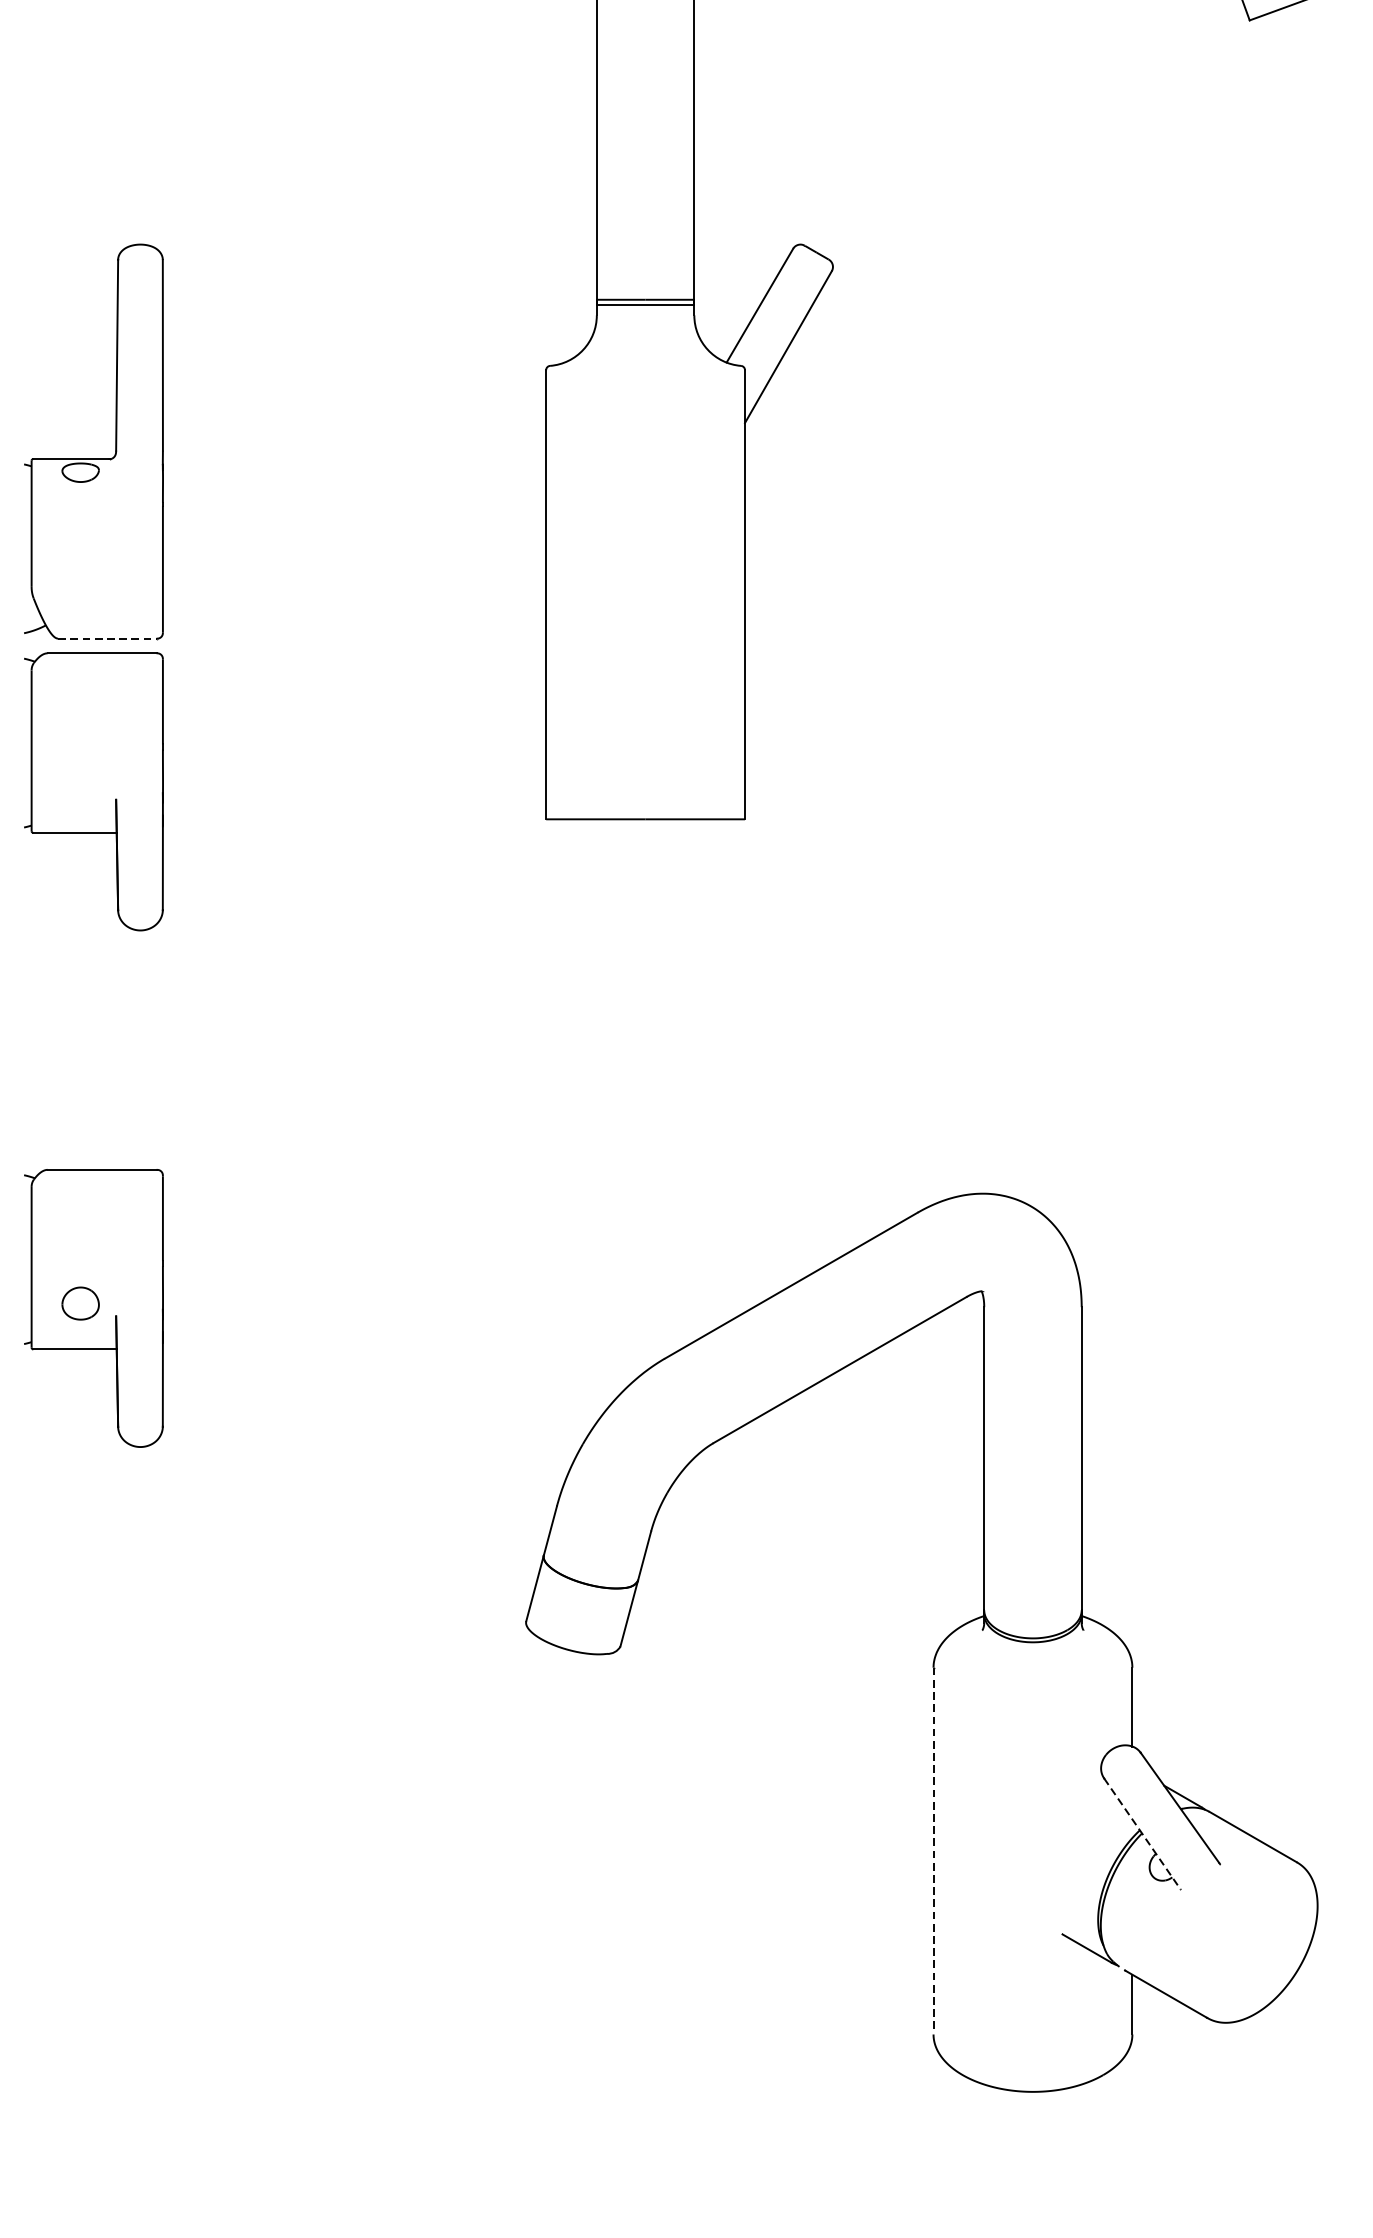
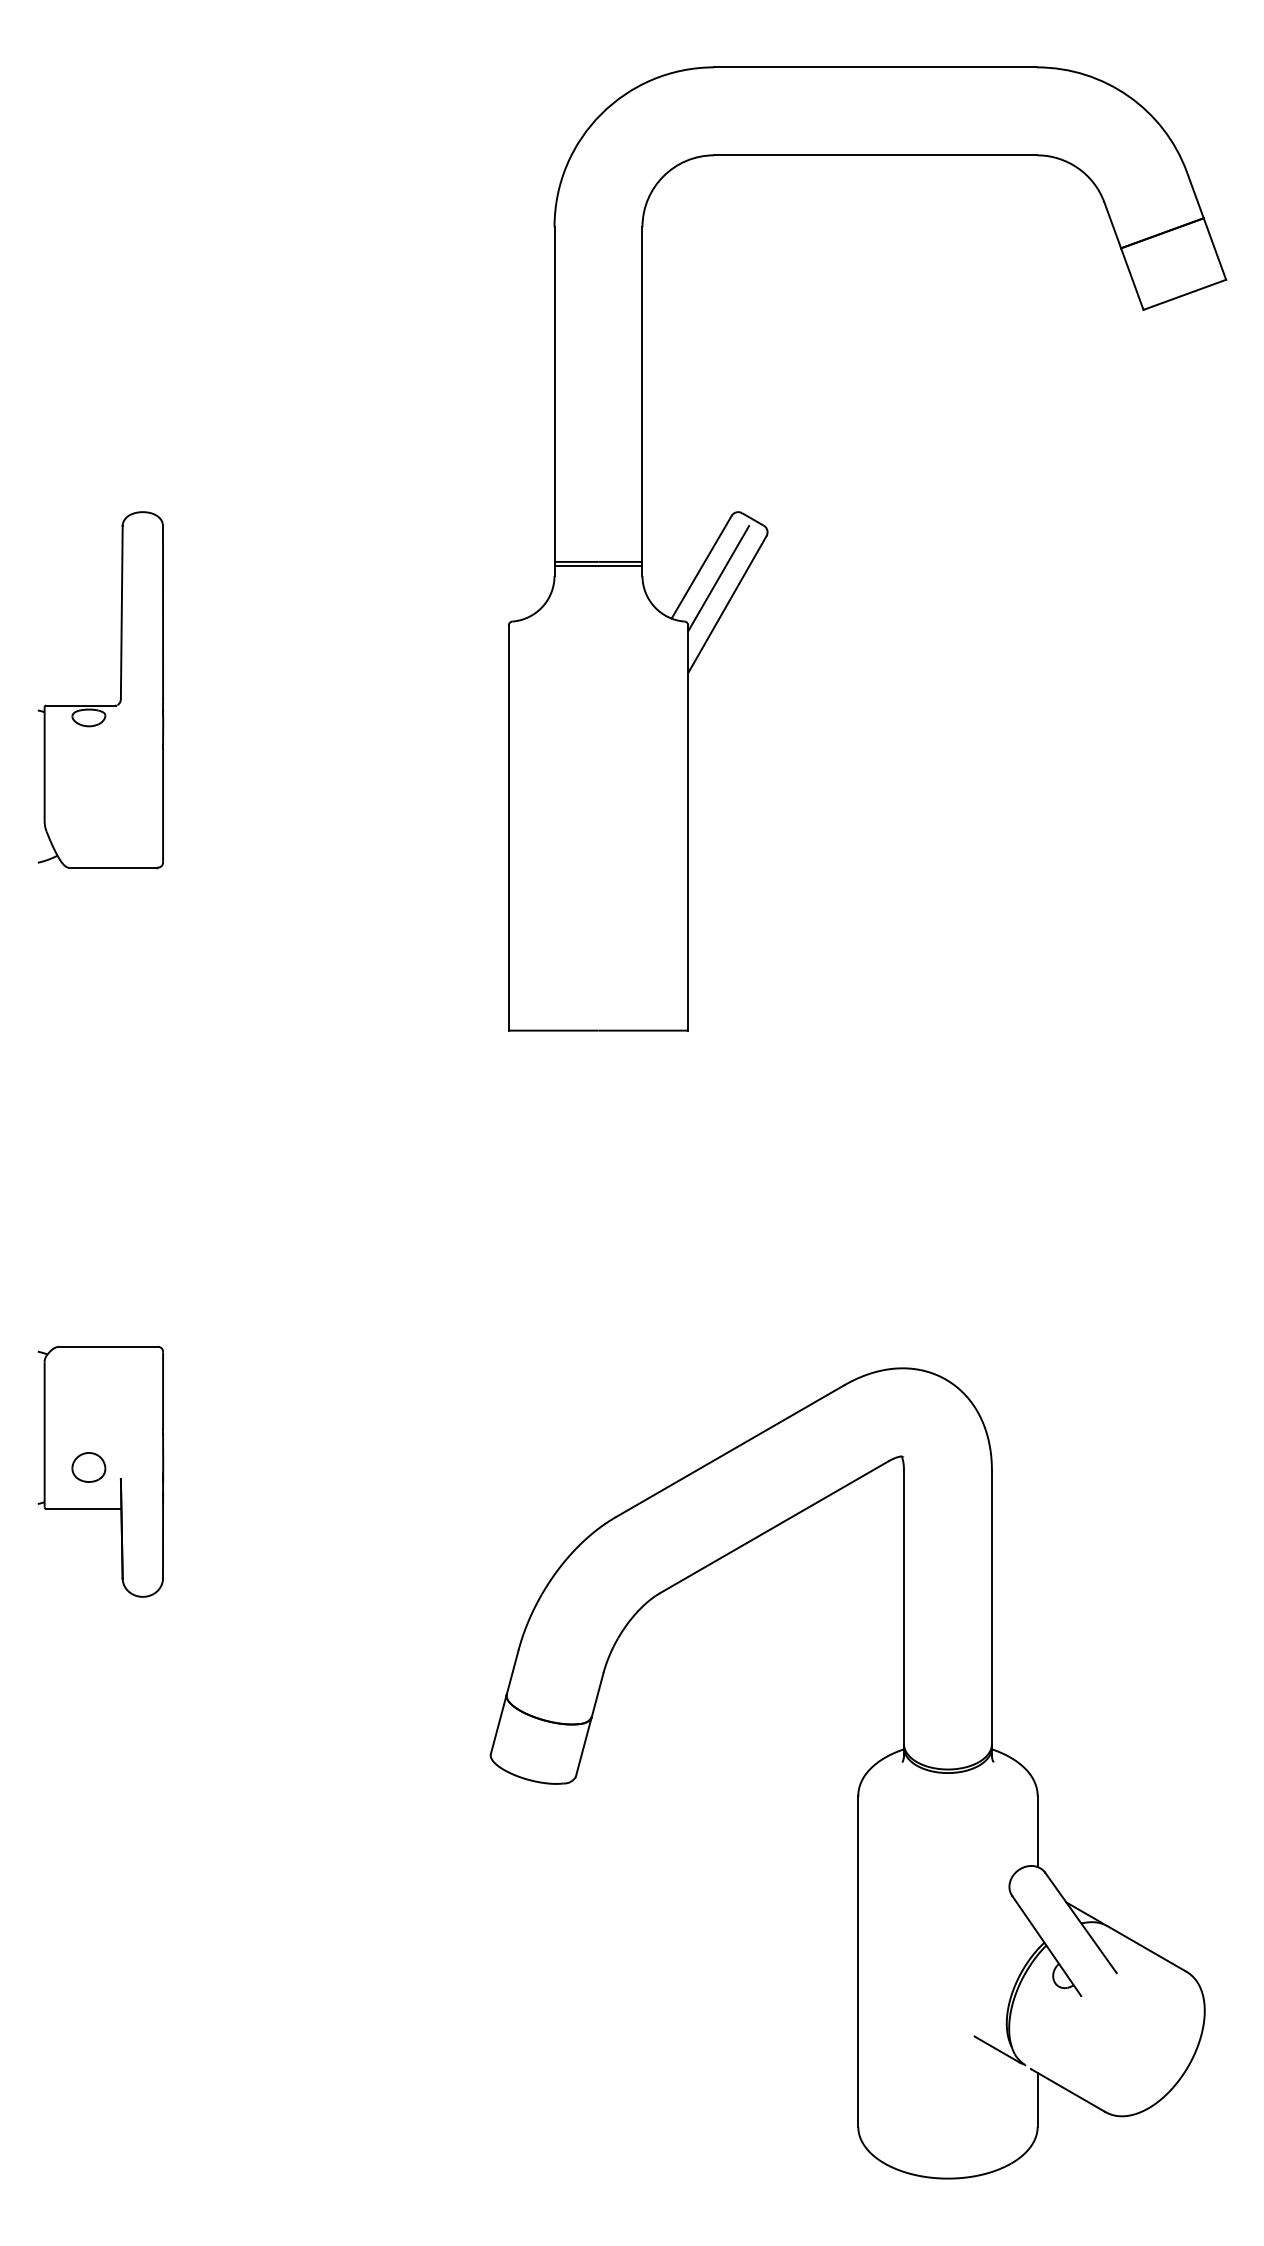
line: (778, 318) -> (718, 578), added
line: (107, 638) -> (113, 867), dashed -> solid
part: (93, 791) -> (100, 1005), removed
line: (1142, 1833) -> (1046, 1945), dashed -> solid
line: (933, 1851) -> (858, 1961), dashed -> solid

